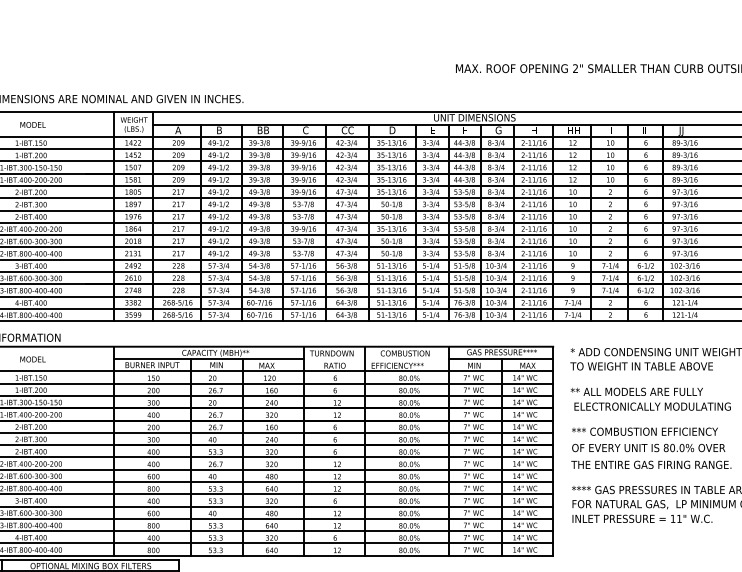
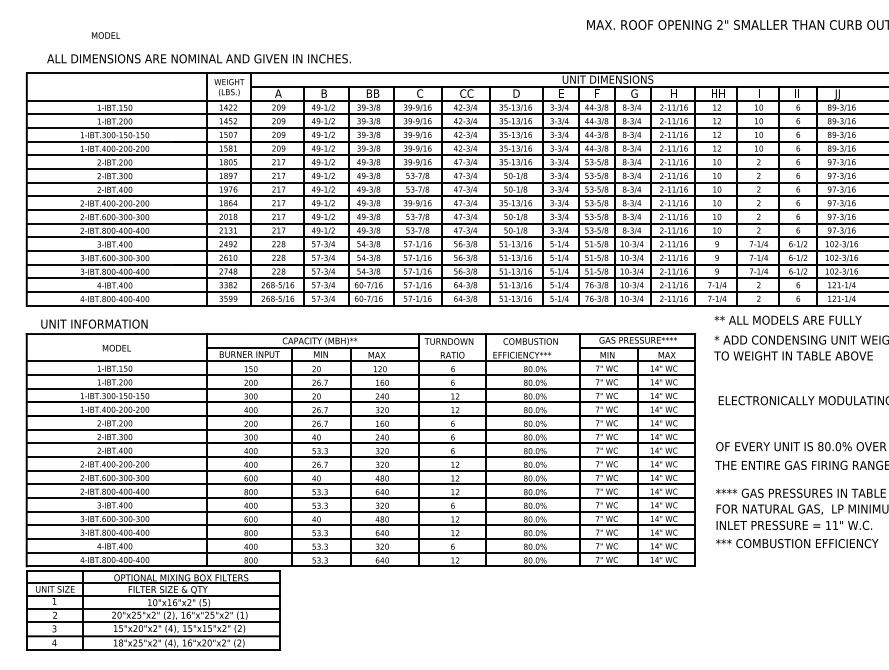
text: (33, 124) -> (106, 35), moved
text: (636, 391) -> (787, 319), moved
text: (645, 431) -> (797, 543), moved

